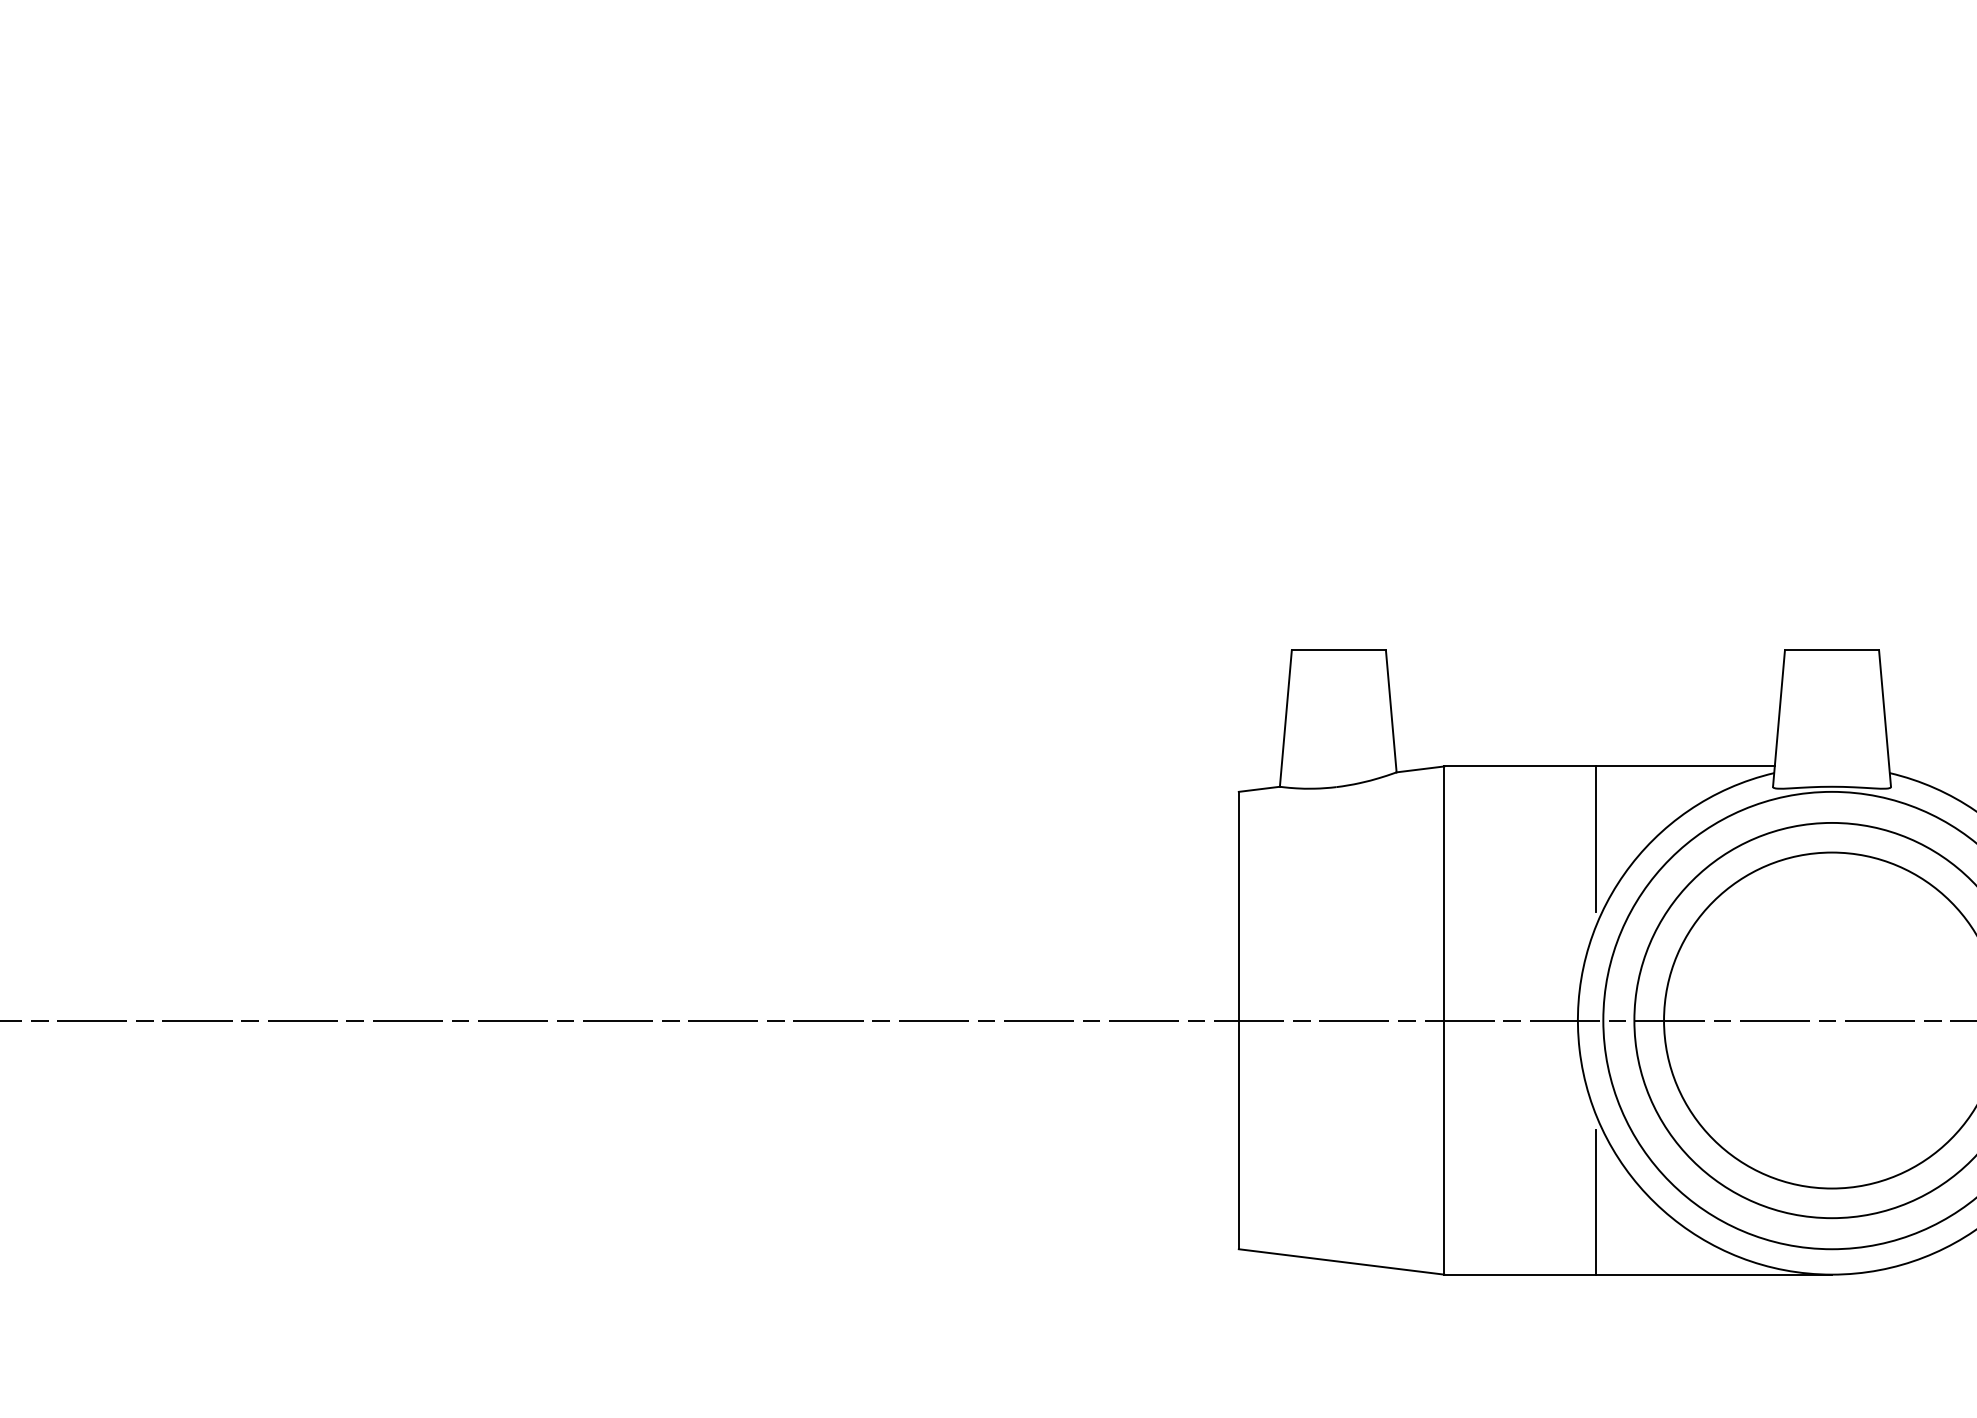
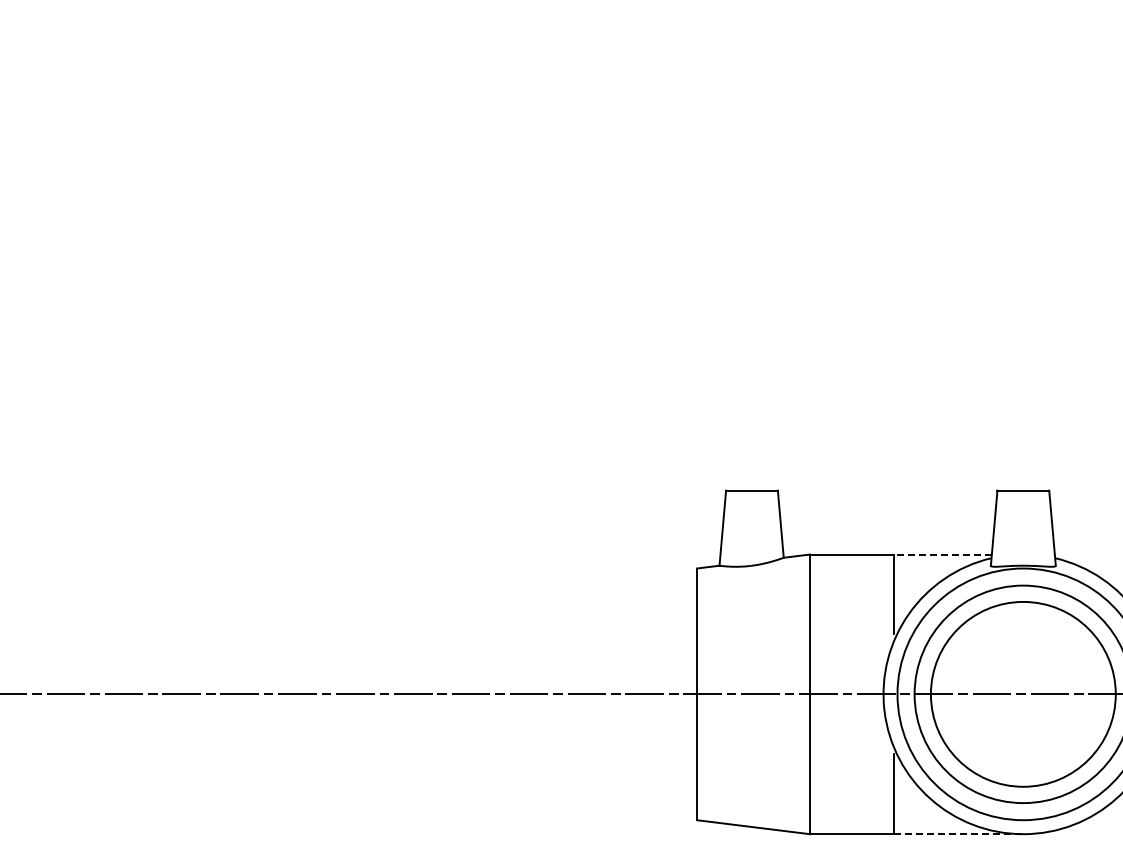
line: (1685, 766) -> (942, 554), solid -> dashed
line: (1714, 1275) -> (958, 834), solid -> dashed

